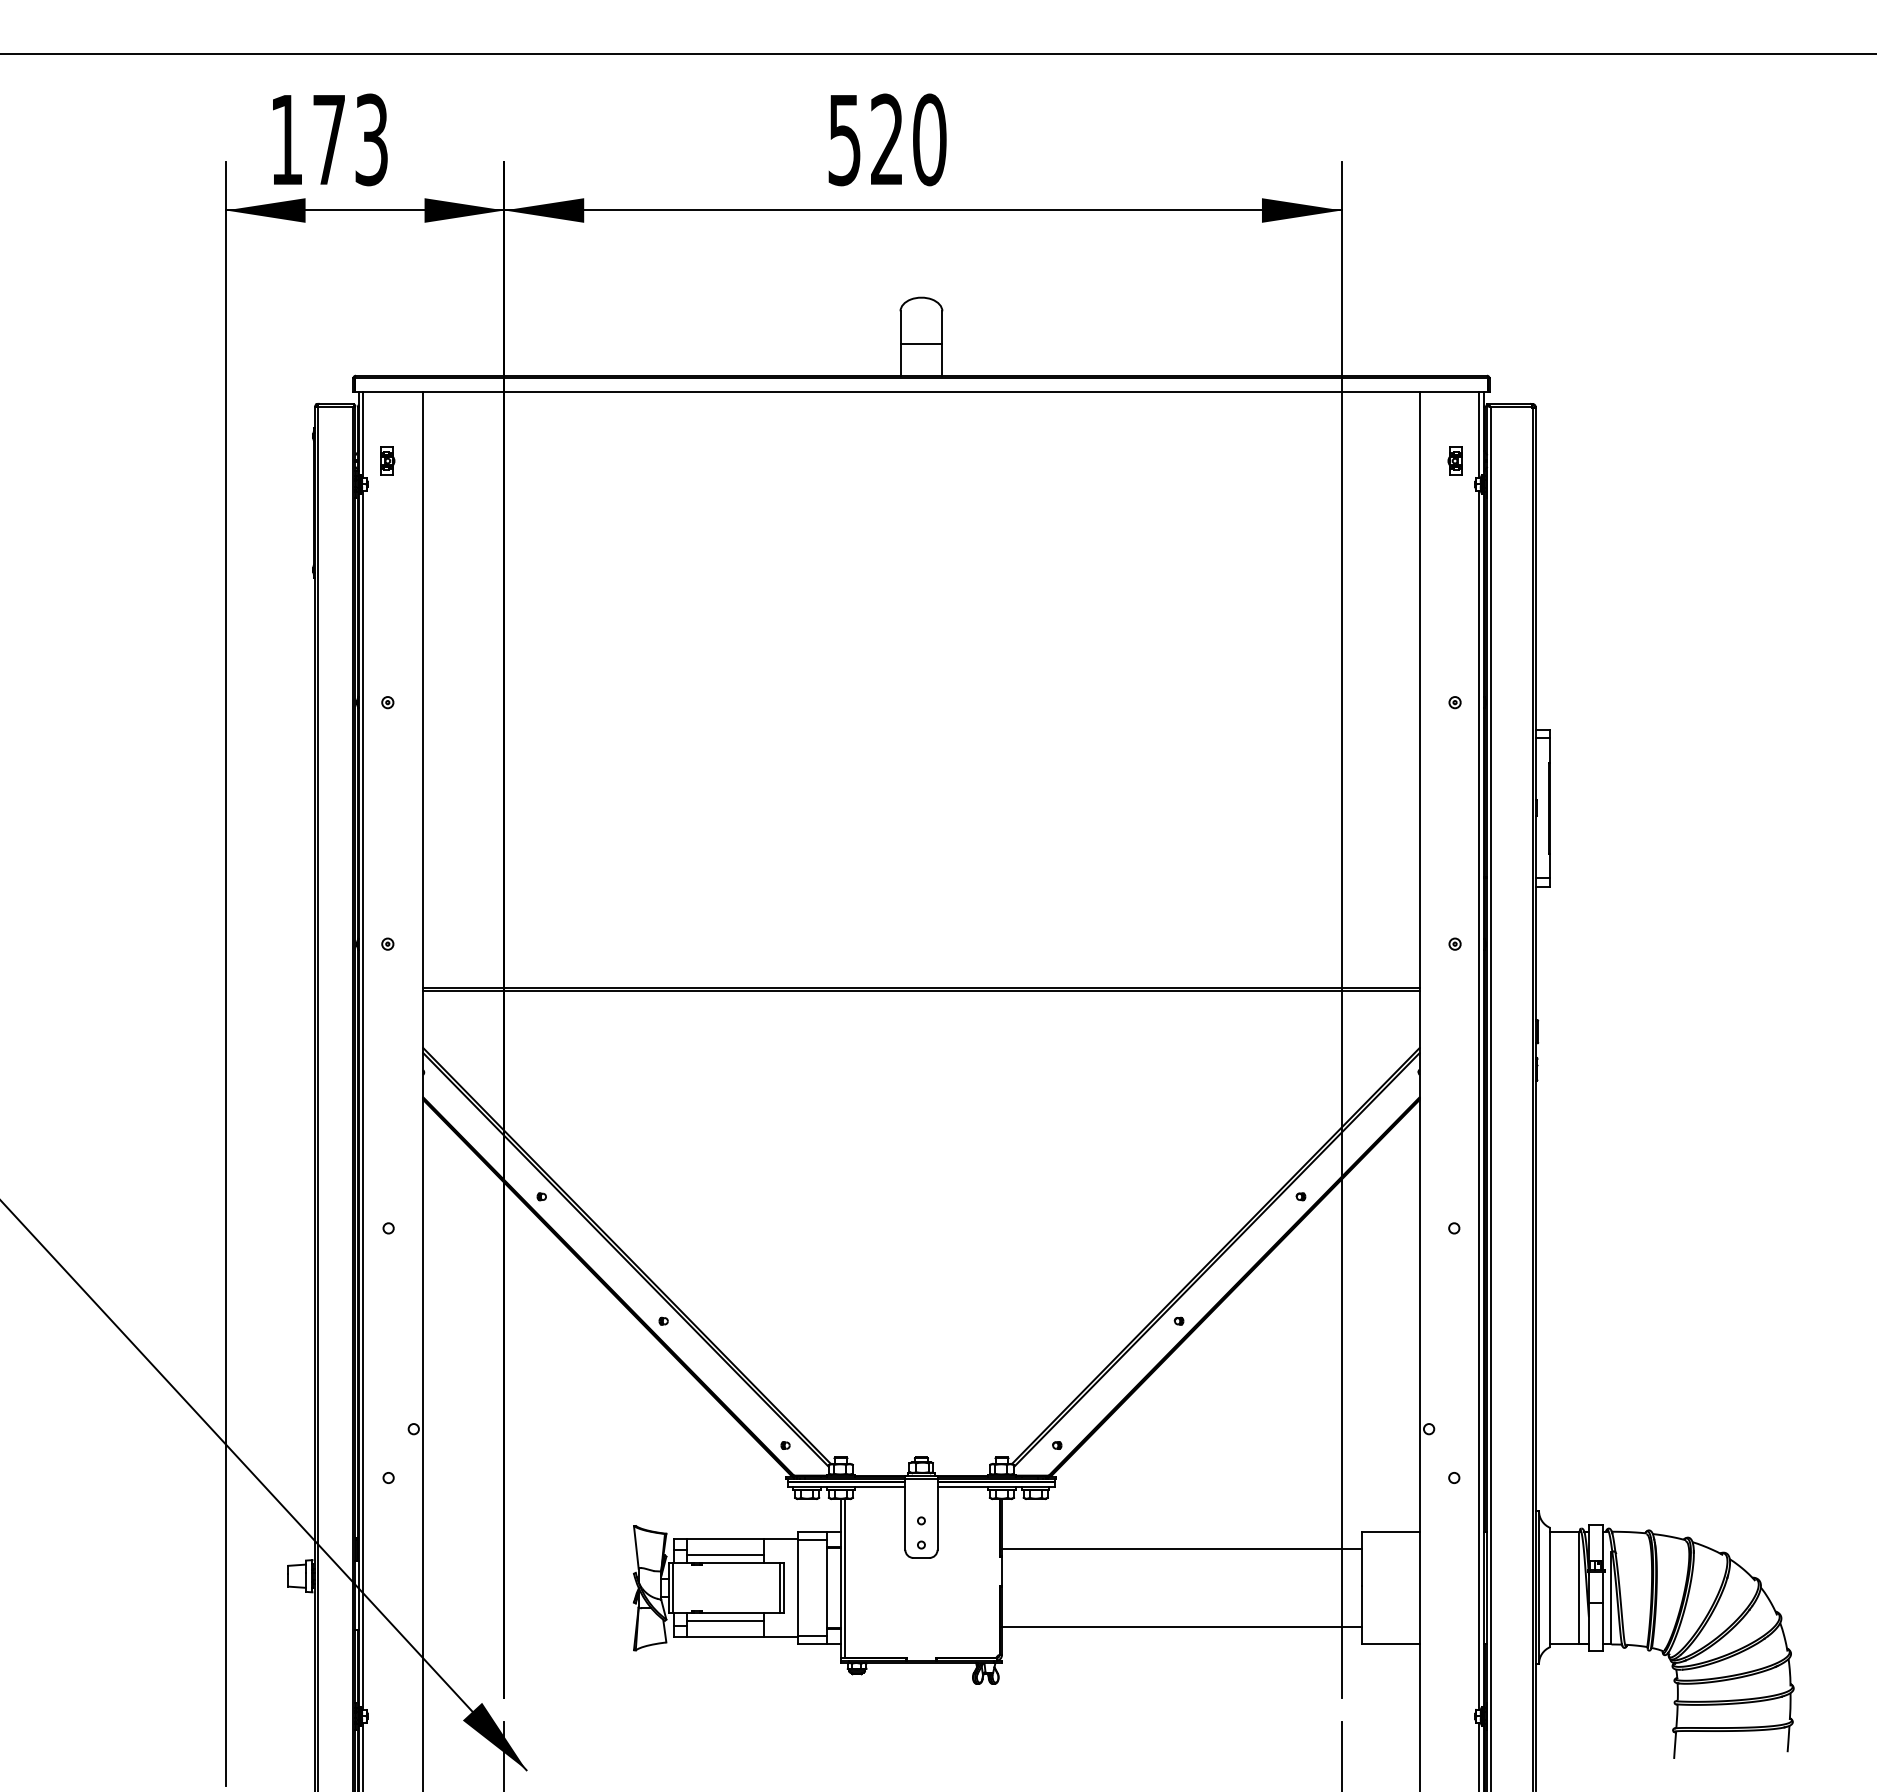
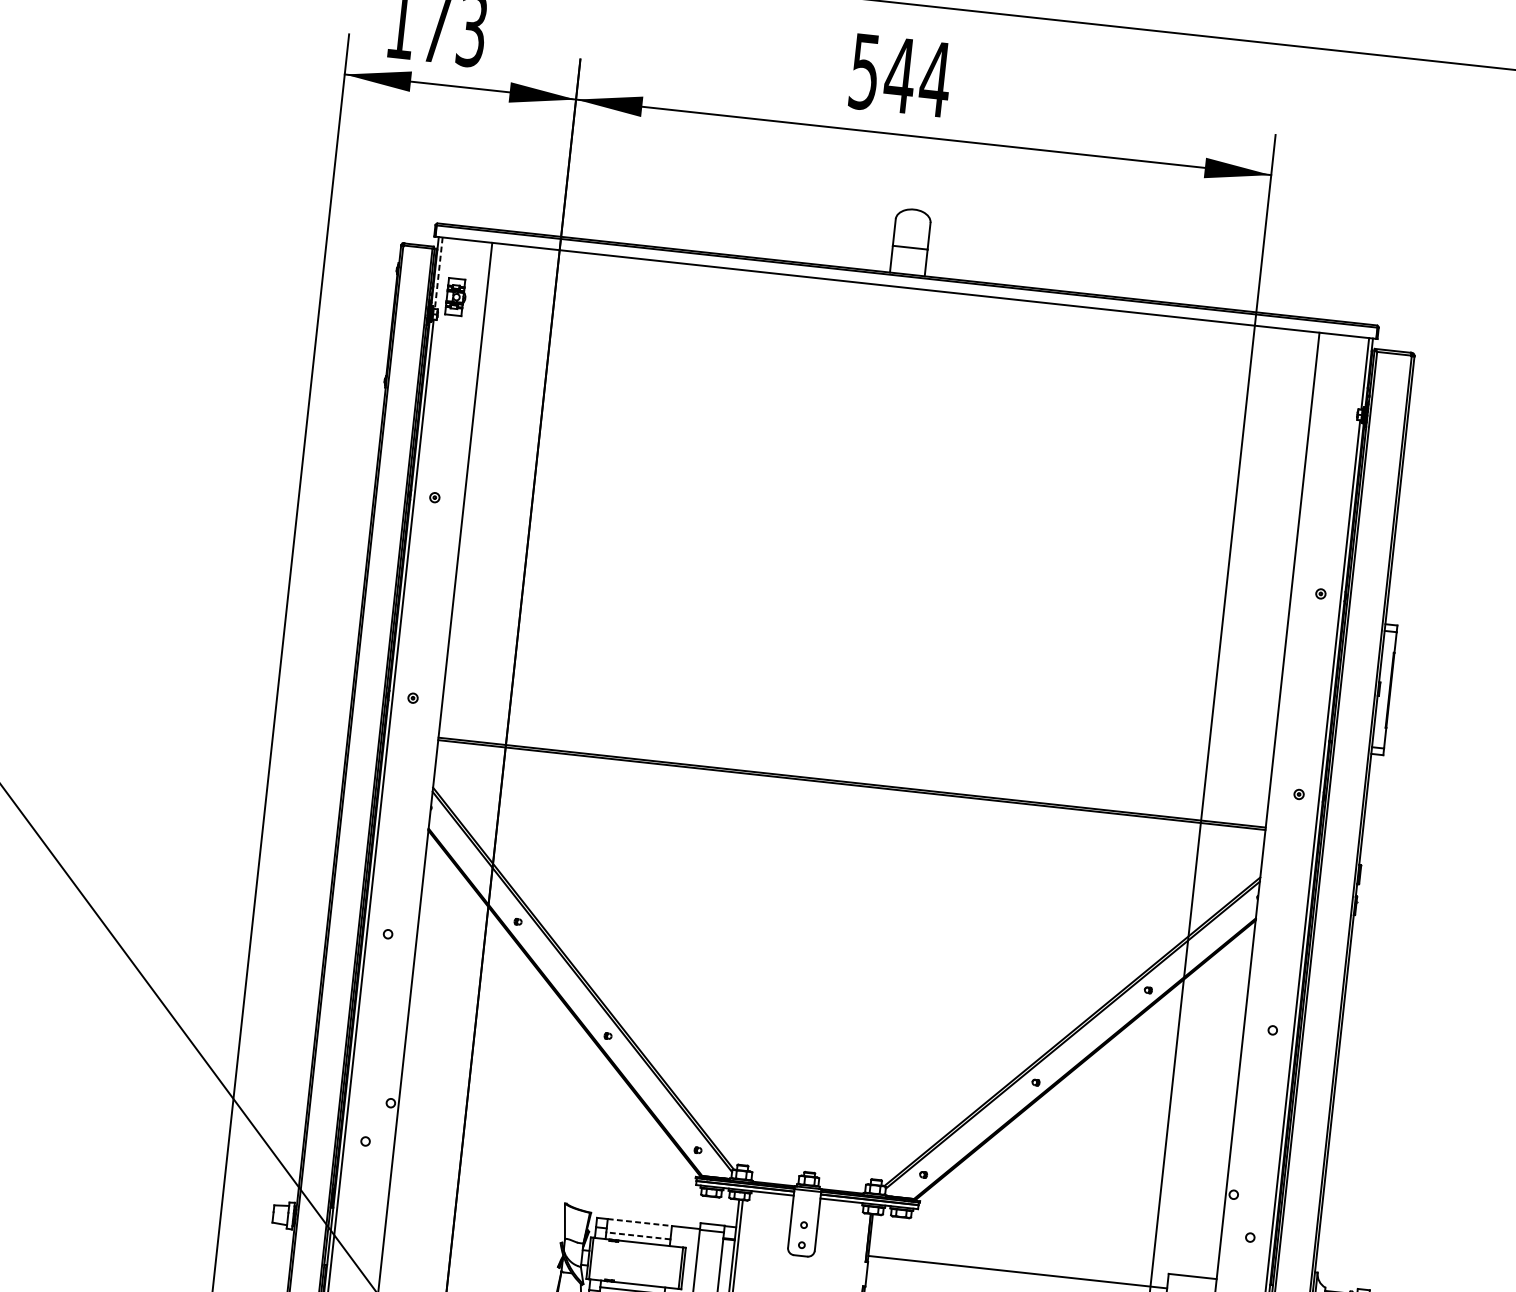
text: (908, 139) -> (917, 77), 520 -> 544
line: (363, 435) -> (438, 273), solid -> dashed
part: (387, 460) -> (456, 296), size x1.6
part: (1454, 460) -> (1342, 392), removed
line: (725, 1539) -> (639, 1222), solid -> dashed
line: (725, 1555) -> (638, 1236), solid -> dashed

